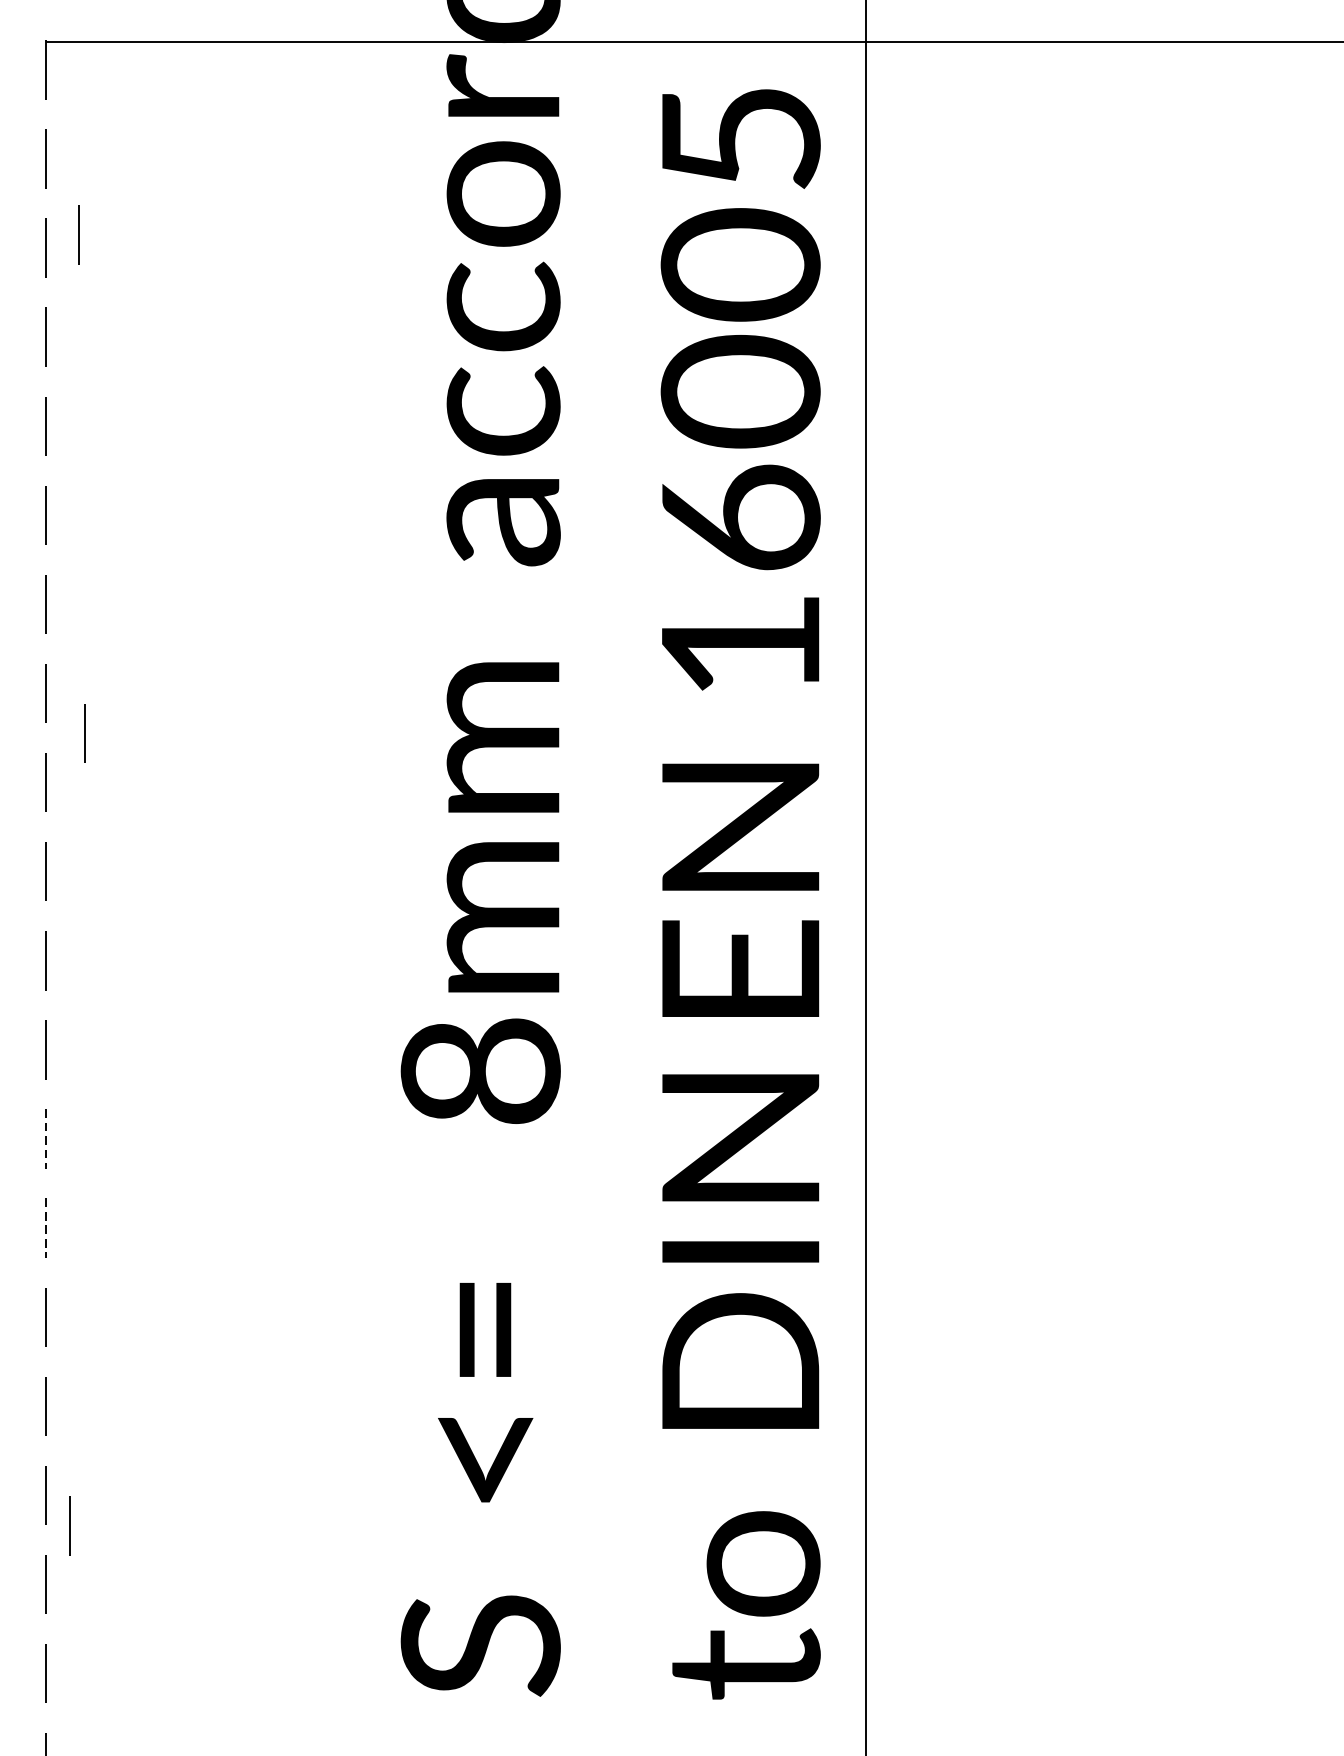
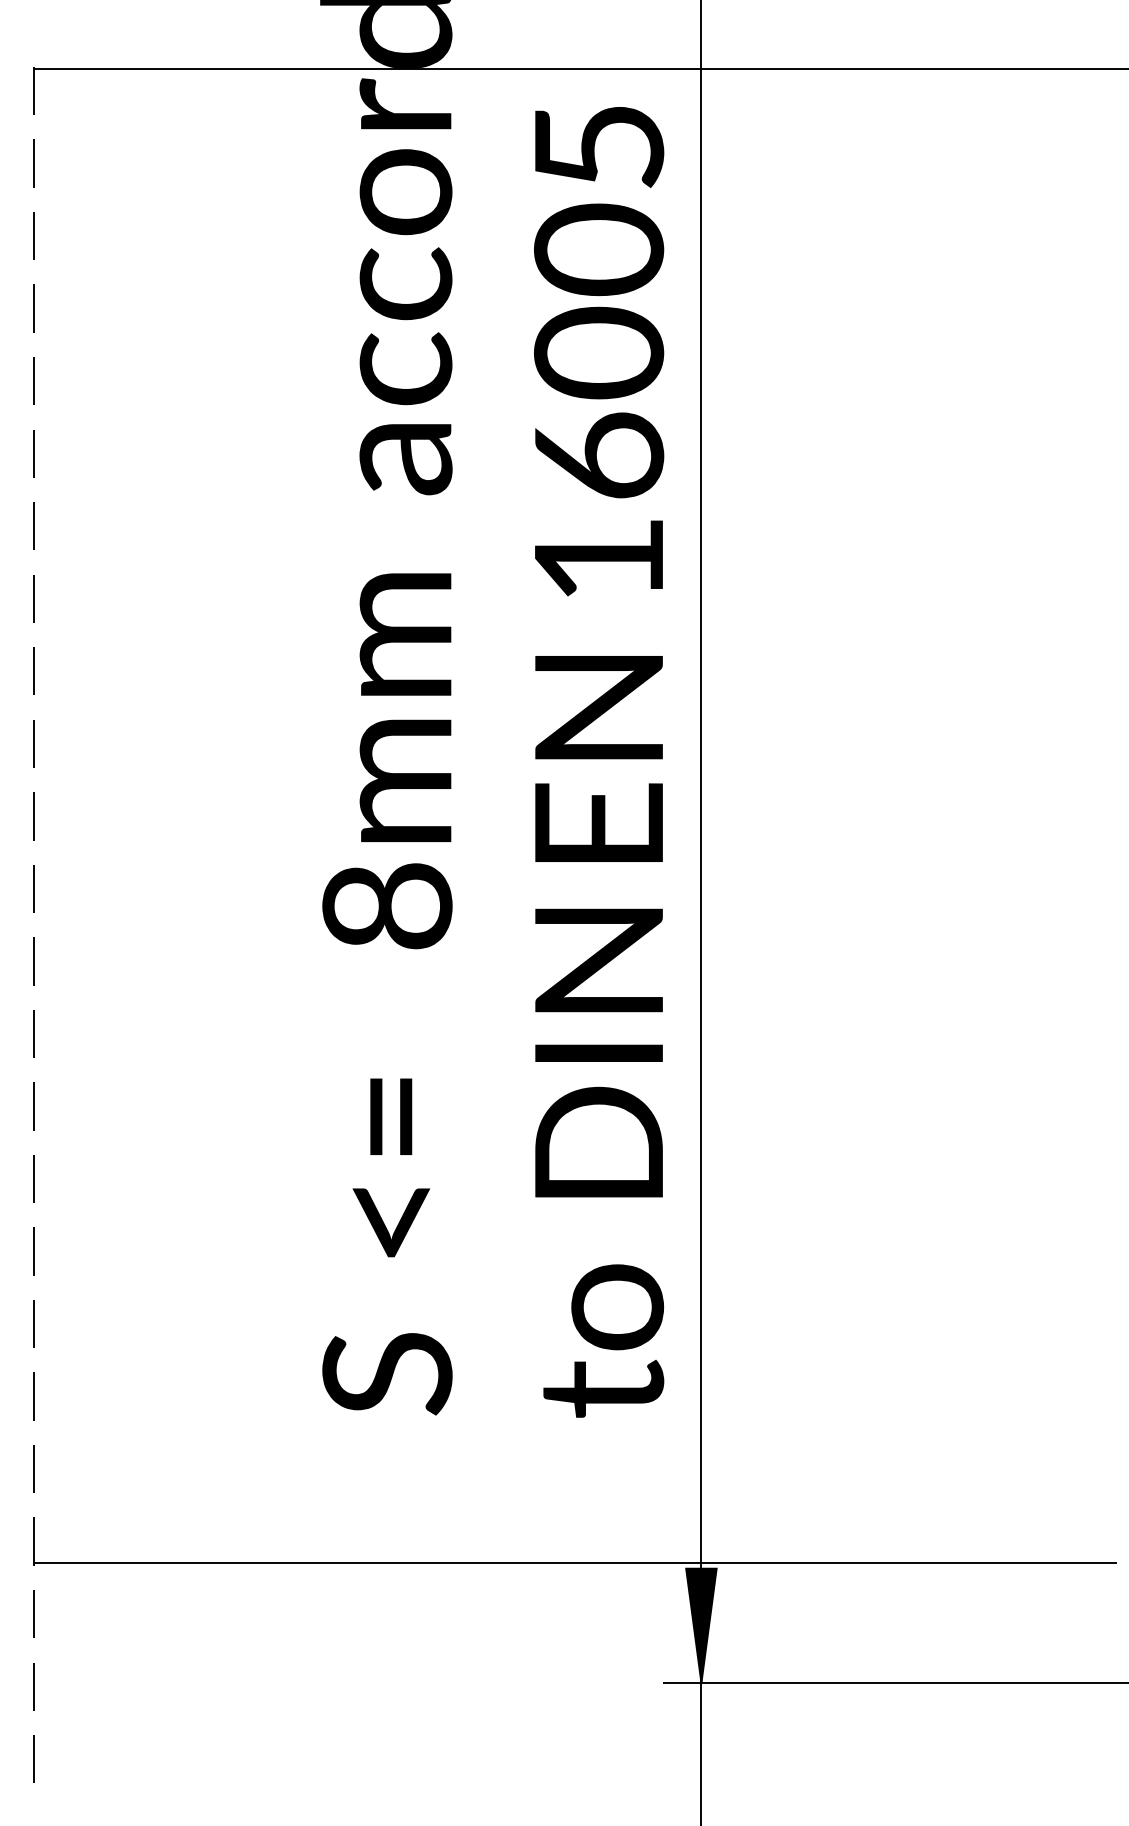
line: (79, 235) -> (60, 225), removed
line: (85, 733) -> (65, 631), removed
line: (45, 1139) -> (33, 961), dashed -> solid
line: (45, 1228) -> (33, 1034), dashed -> solid
line: (69, 1526) -> (52, 1276), removed

